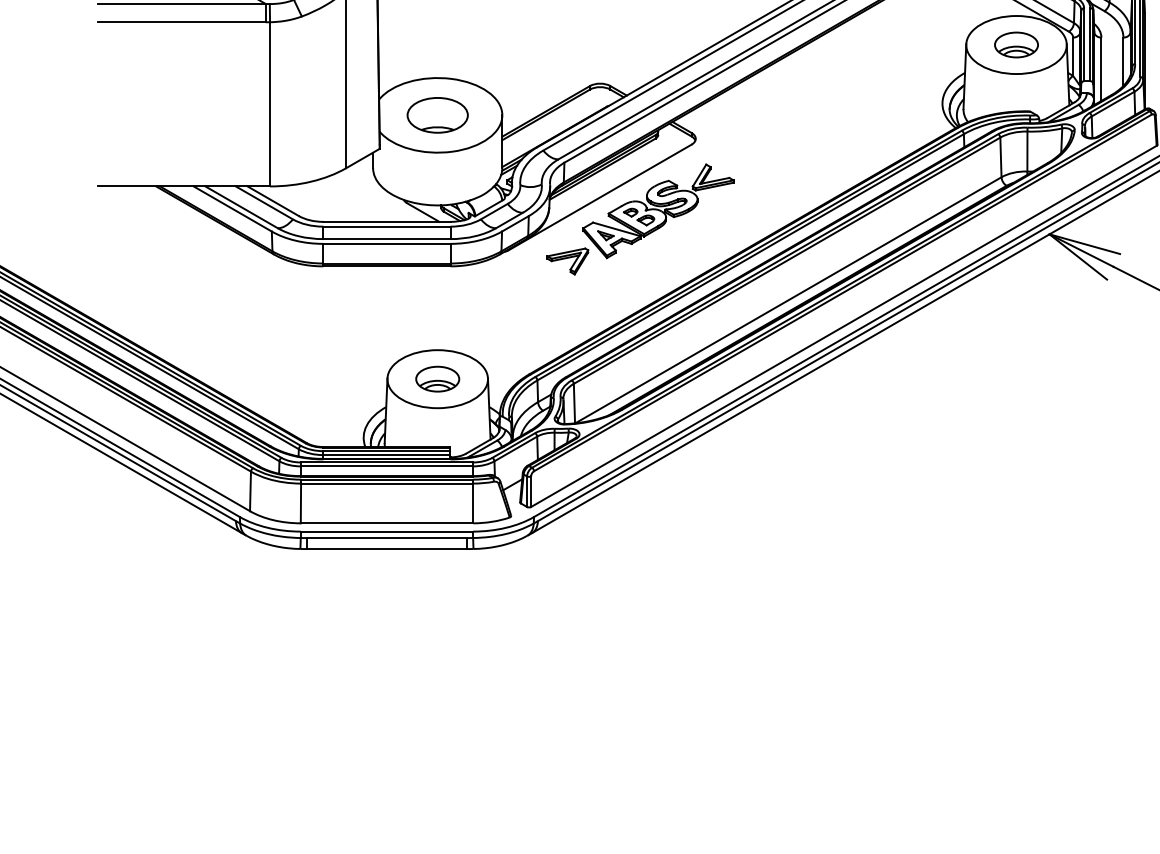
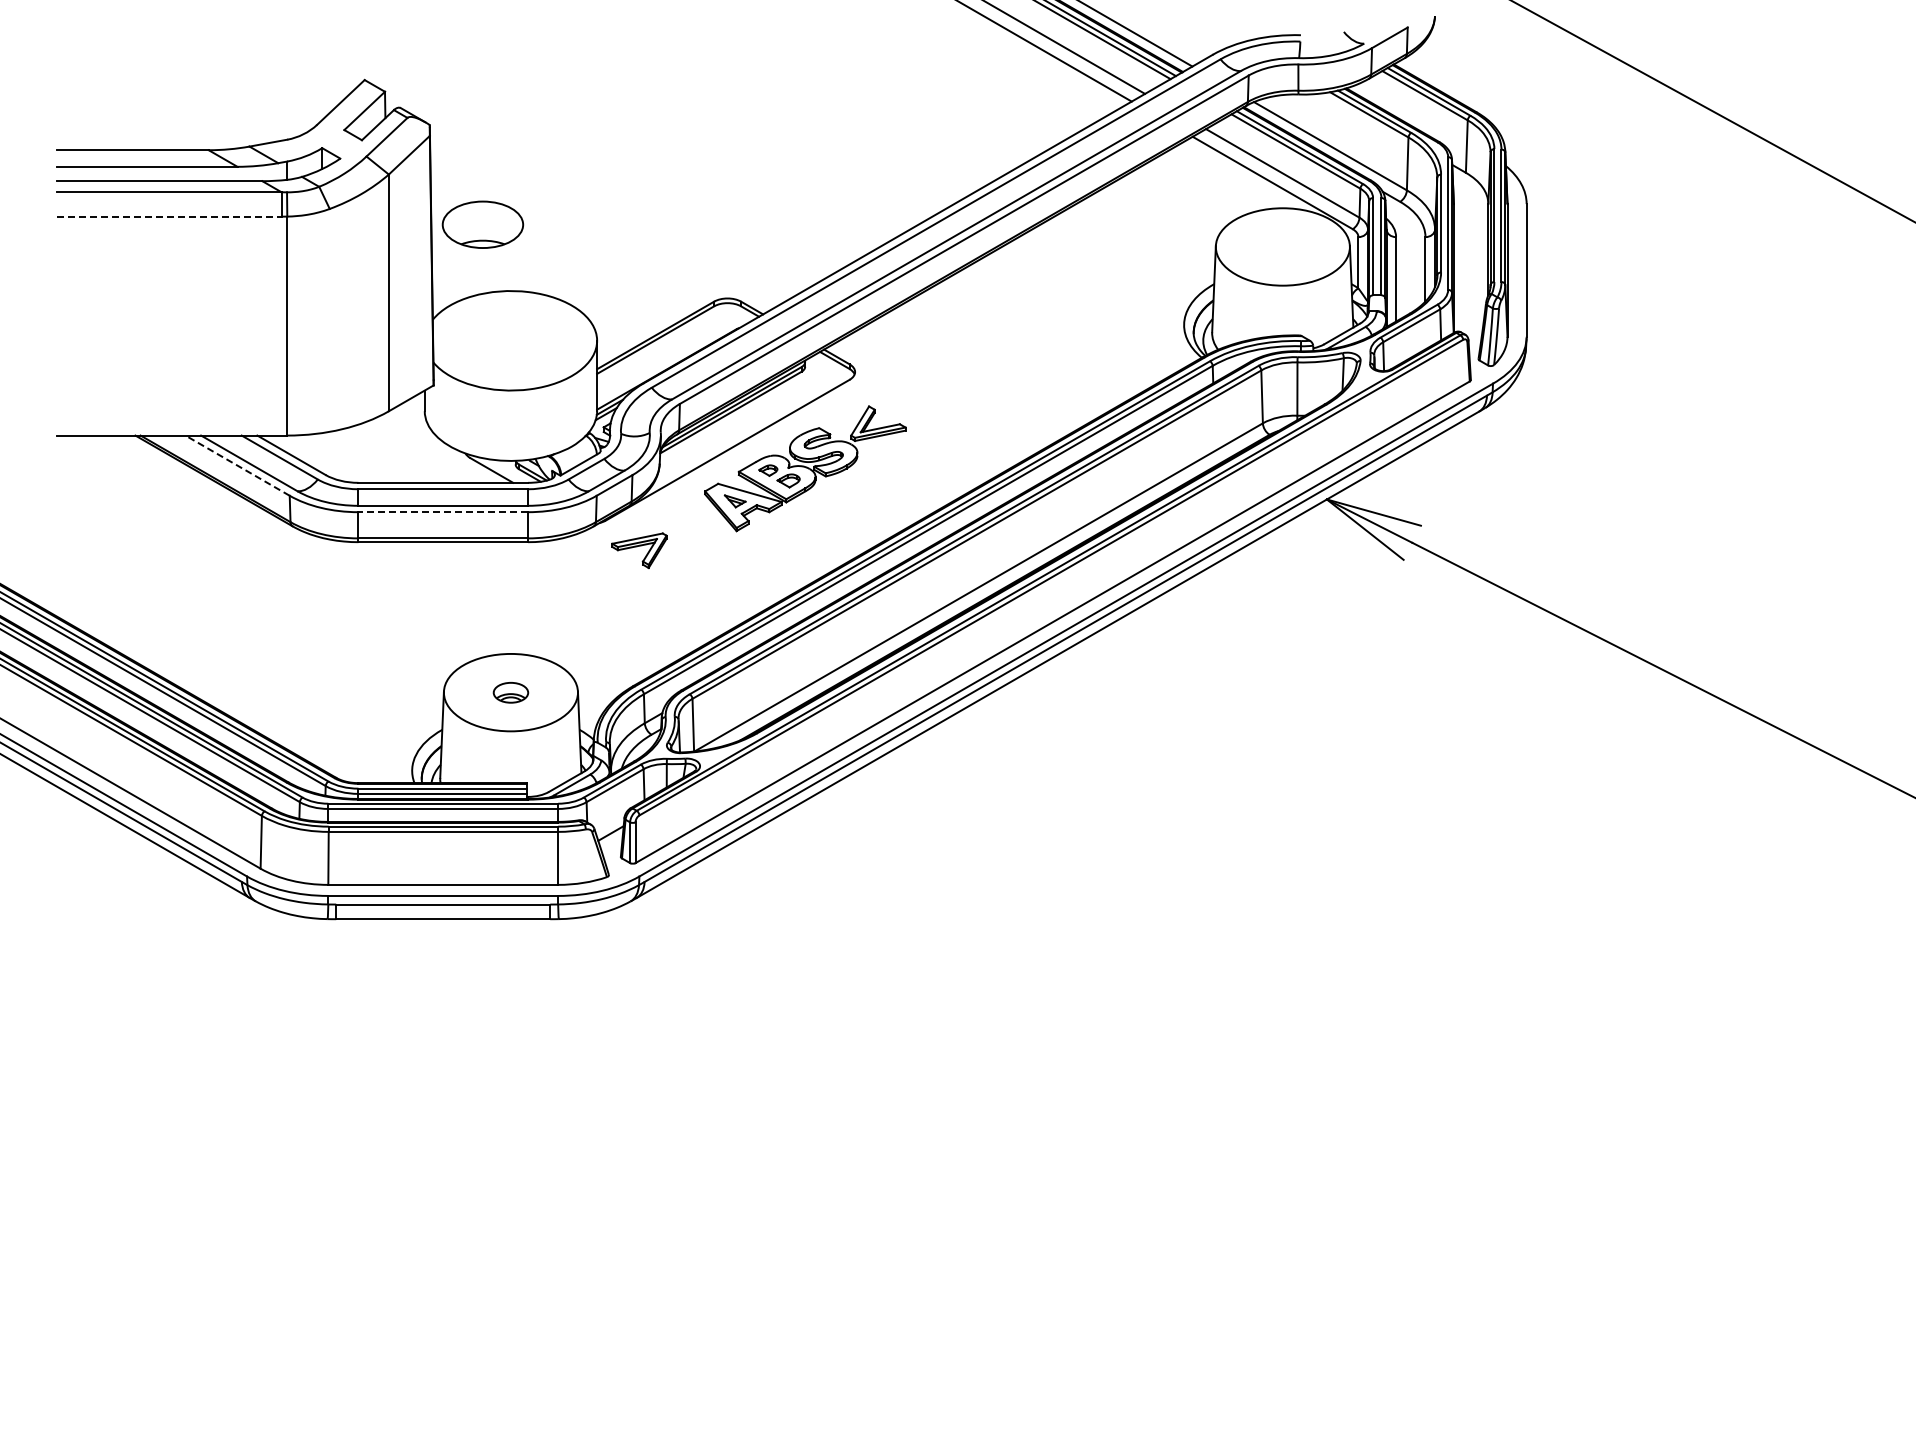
line: (182, 22) -> (170, 216), solid -> dashed
part: (1016, 44) -> (1282, 246), removed
part: (437, 115) -> (482, 224), moved
line: (232, 208) -> (237, 465), solid -> dashed
line: (387, 244) -> (443, 512), solid -> dashed
part: (567, 261) -> (639, 550), moved
part: (437, 379) -> (510, 692), size x0.6

